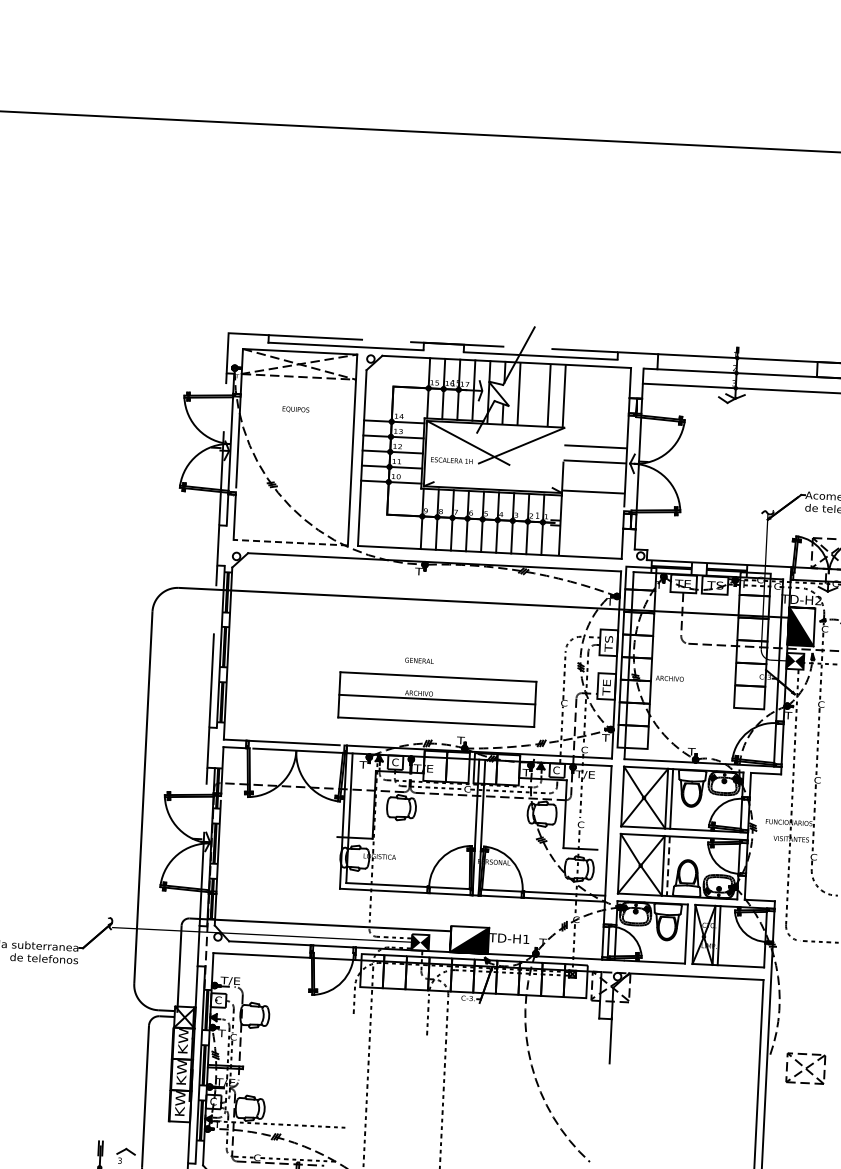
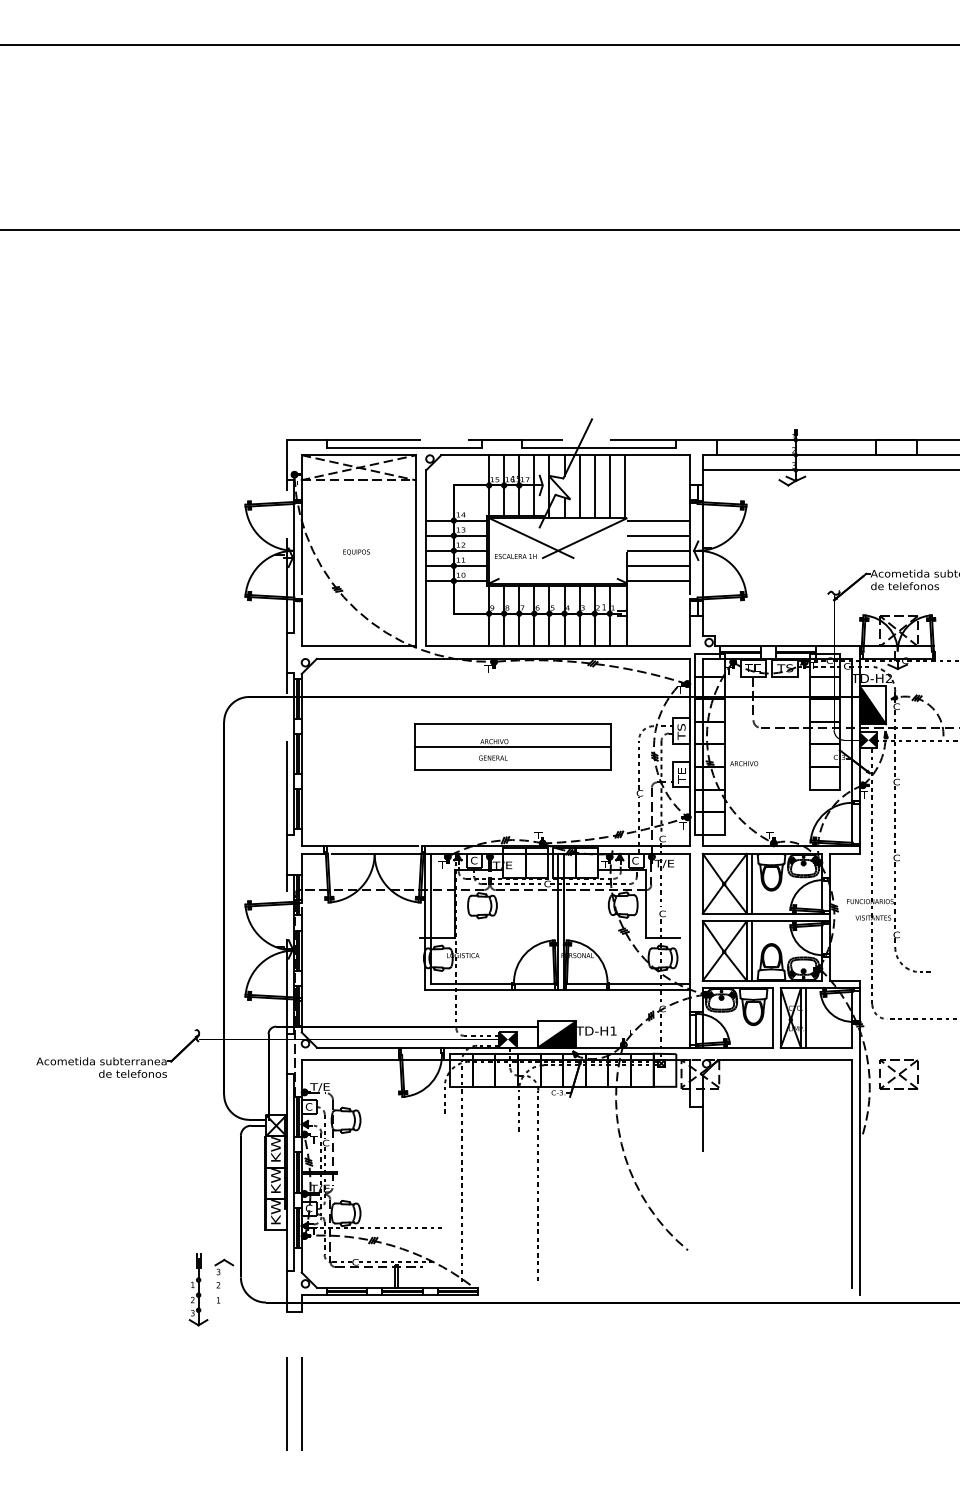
line: (533, 394) -> (594, 486), added
text: (295, 409) -> (356, 552), moved
line: (596, 431) -> (658, 520), added
line: (593, 476) -> (658, 565), added
line: (290, 542) -> (358, 646), dashed -> solid
part: (436, 699) -> (512, 746), moved
line: (668, 865) -> (751, 950), dashed -> solid
part: (805, 1068) -> (898, 1074), moved

